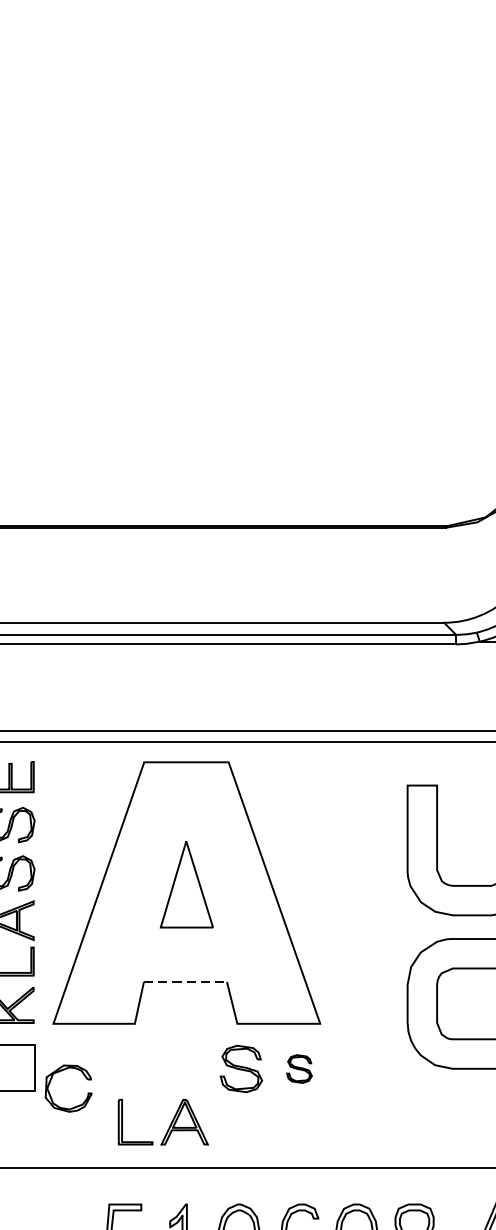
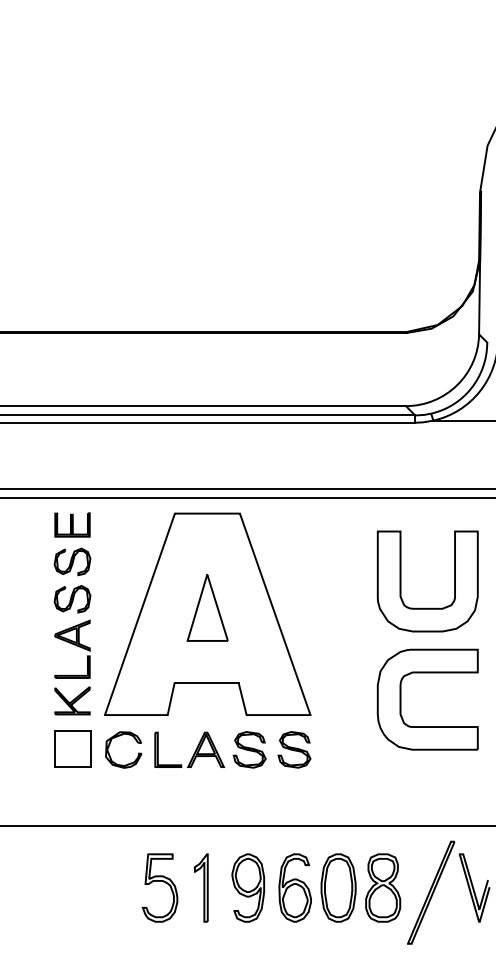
line: (186, 981) -> (207, 682), dashed -> solid
part: (299, 1068) -> (294, 749), size x1.67
part: (64, 1071) -> (120, 736), moved
part: (163, 1121) -> (189, 749), moved

